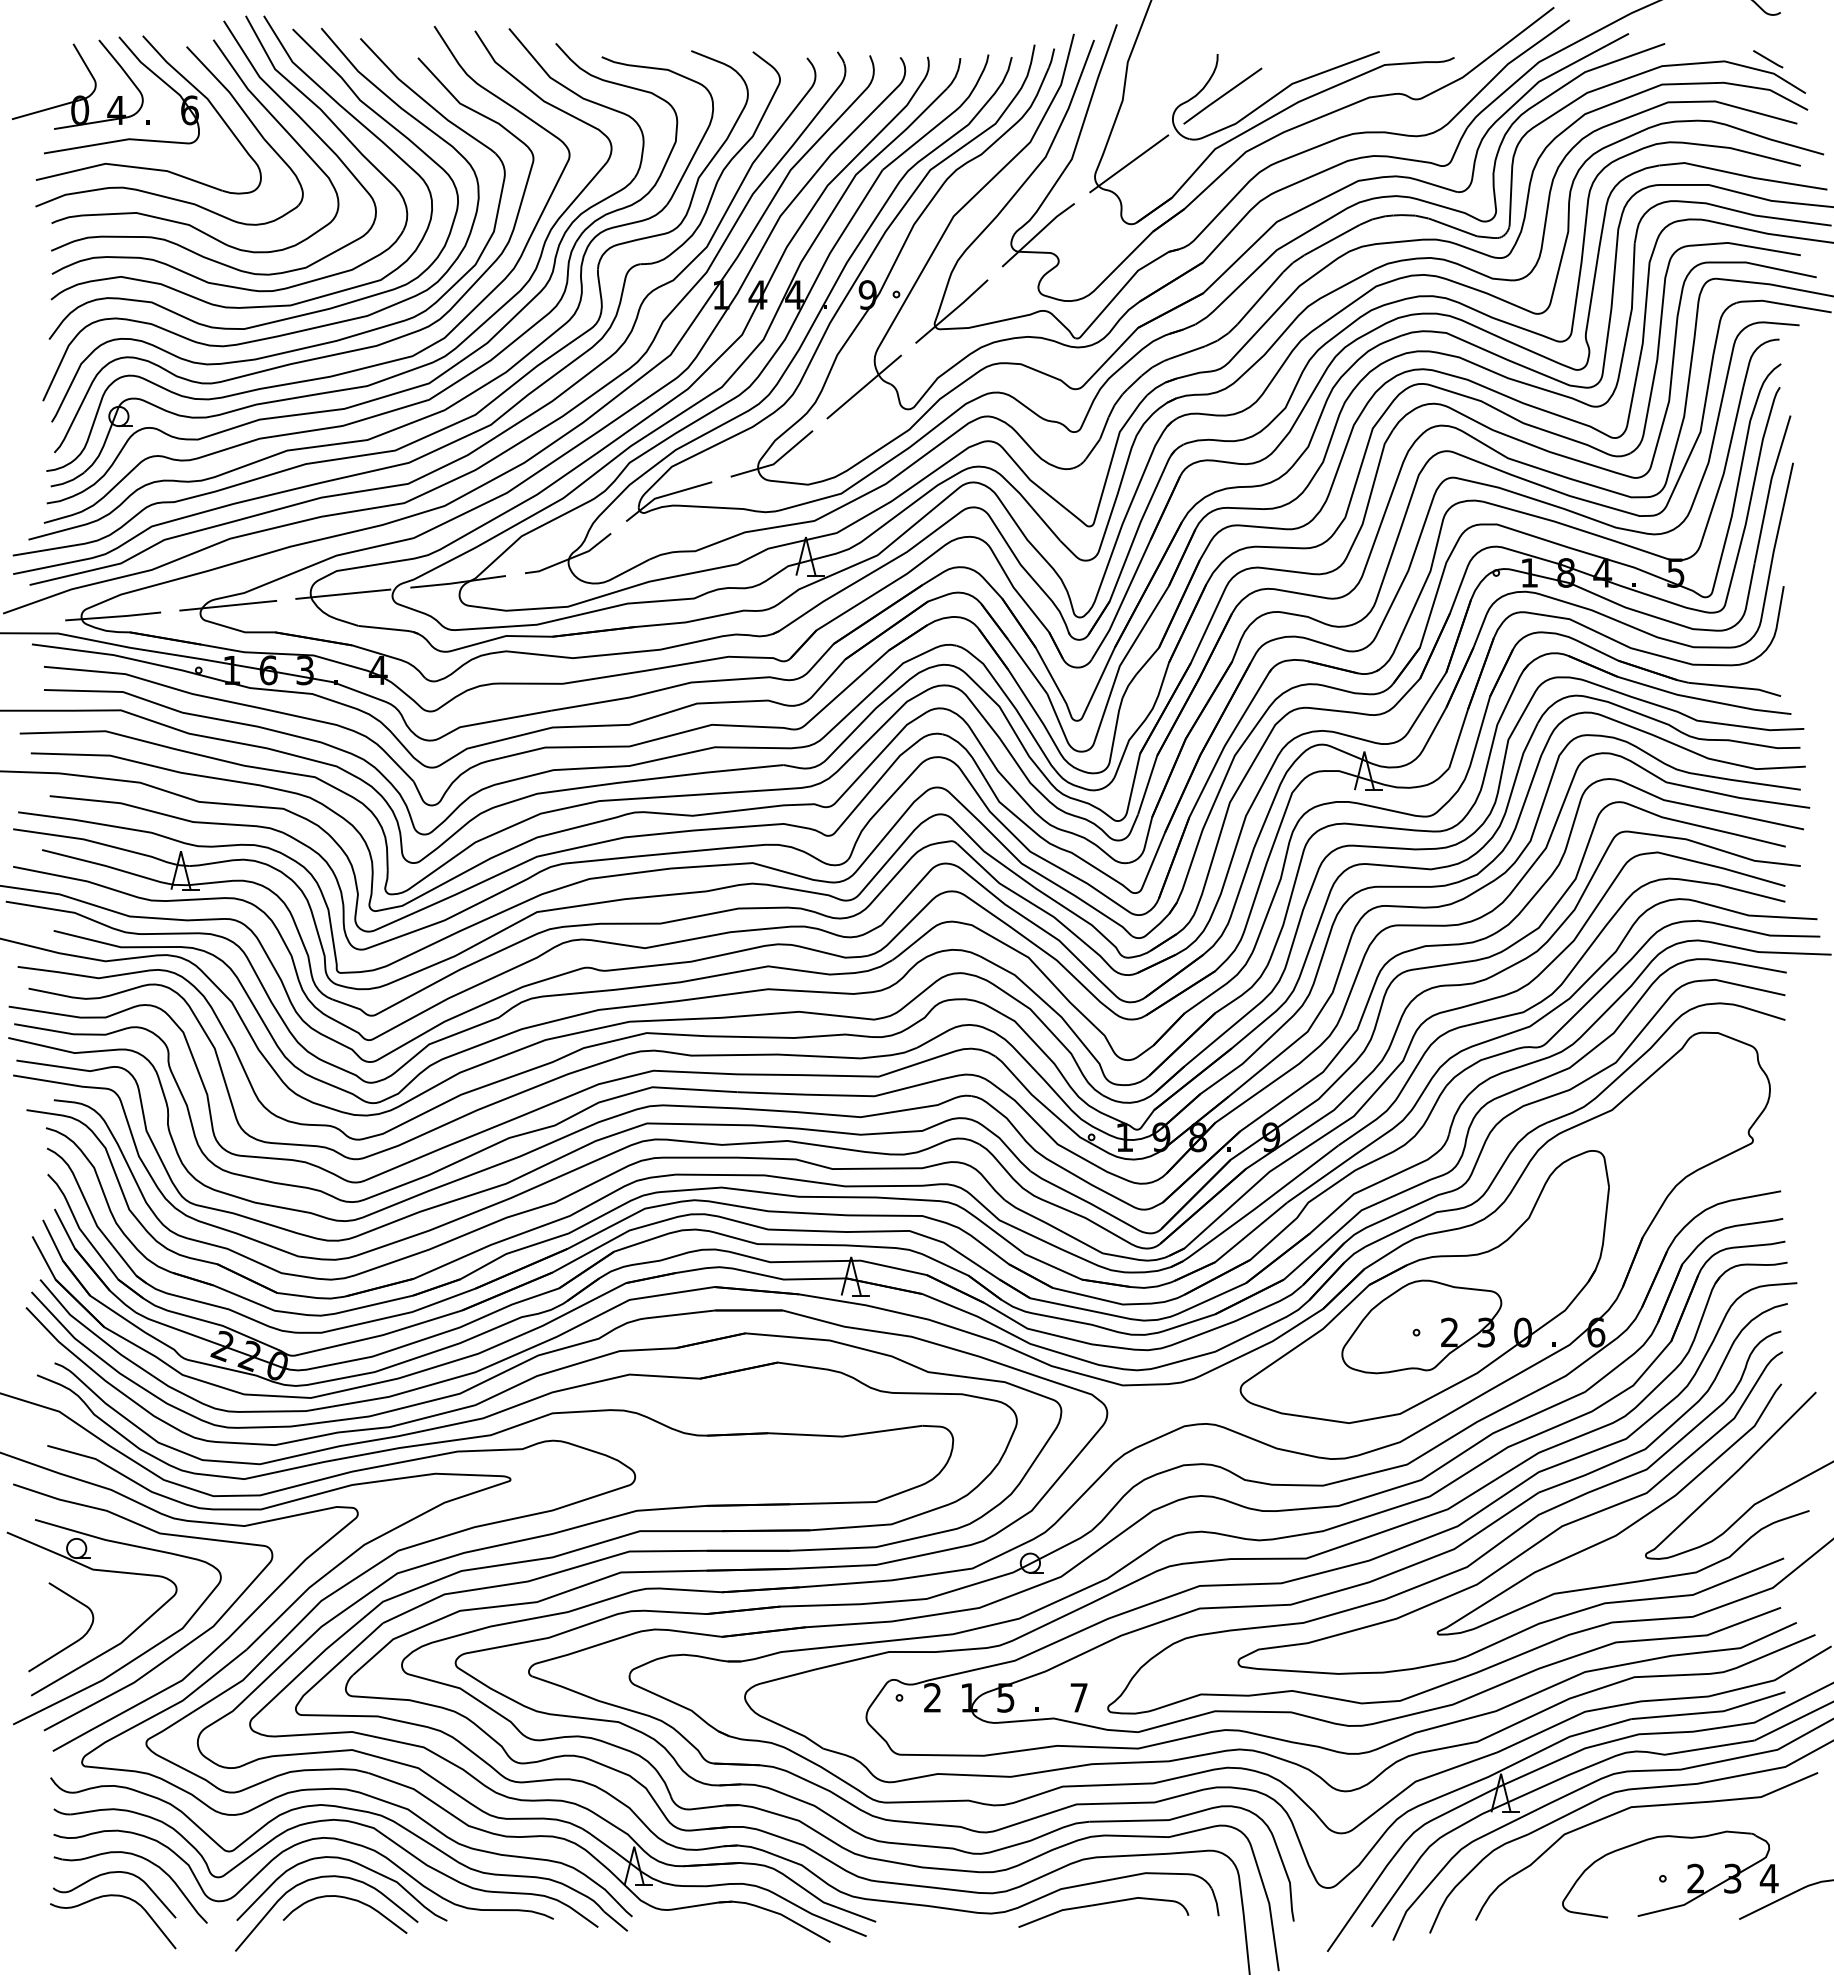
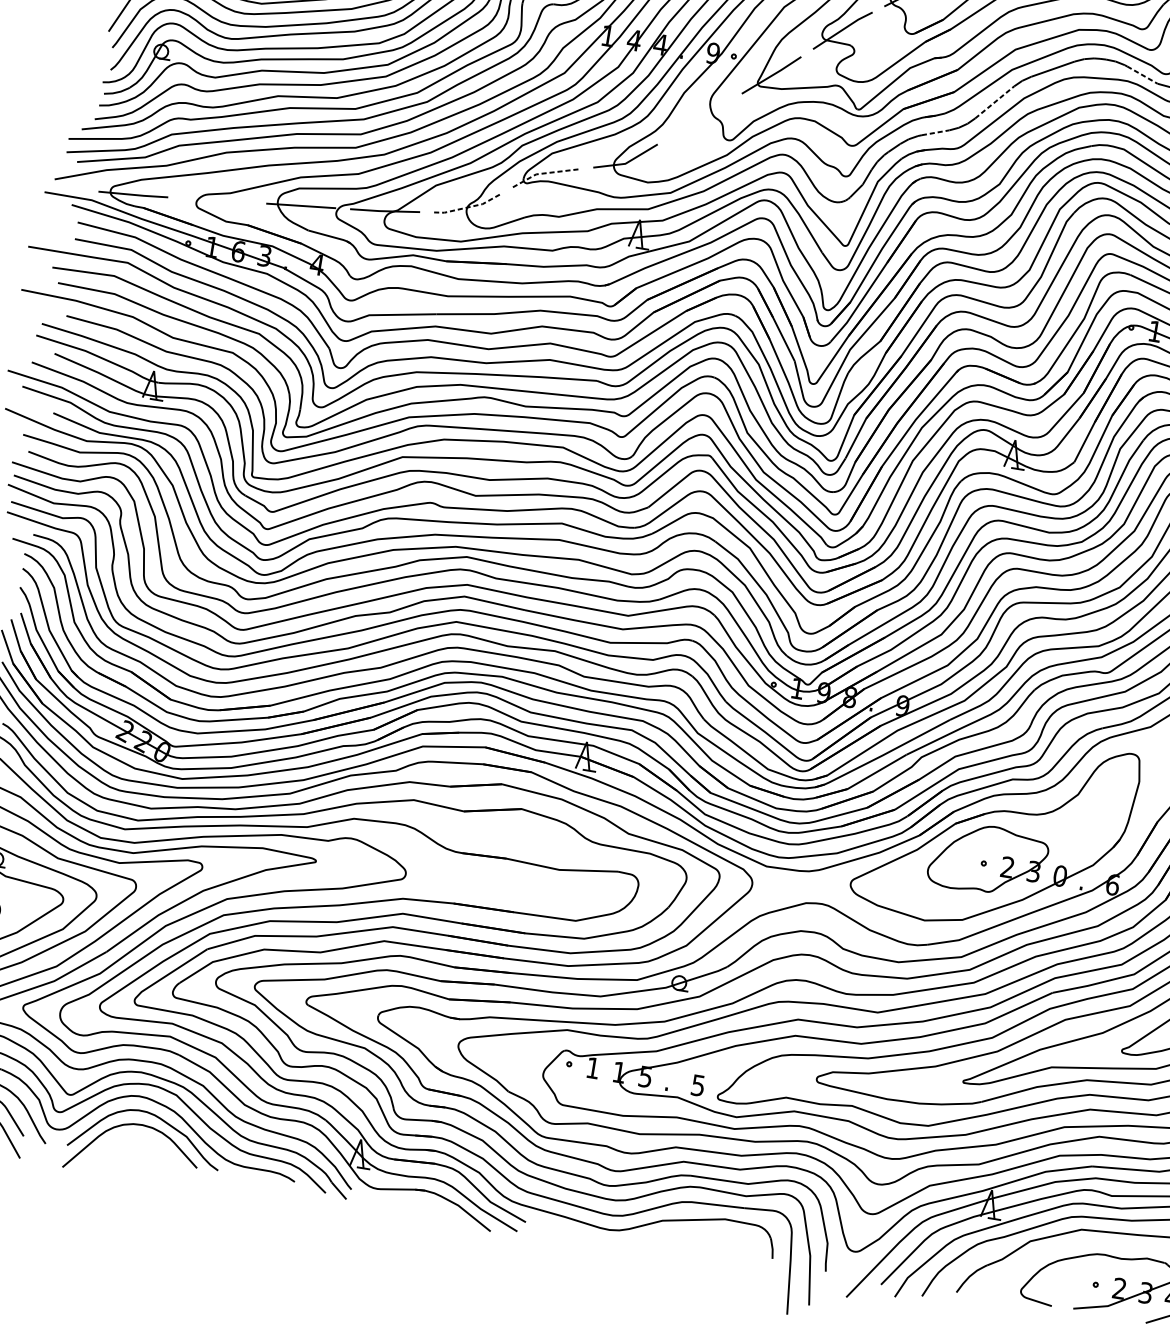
line: (1455, 228) -> (1143, 75), solid -> dashed
line: (1260, 298) -> (994, 102), solid -> dashed
line: (1187, 352) -> (935, 132), solid -> dashed
line: (863, 386) -> (699, 118), removed
line: (665, 495) -> (544, 173), solid -> dashed
line: (570, 558) -> (468, 207), solid -> dashed
line: (228, 605) -> (217, 200), removed
text: (932, 1697) -> (593, 1067), 2 -> 1
text: (1078, 1697) -> (697, 1085), 7 -> 5
curve: (347, 1899) -> (149, 1143), removed
part: (1103, 1904) -> (691, 1236), removed

